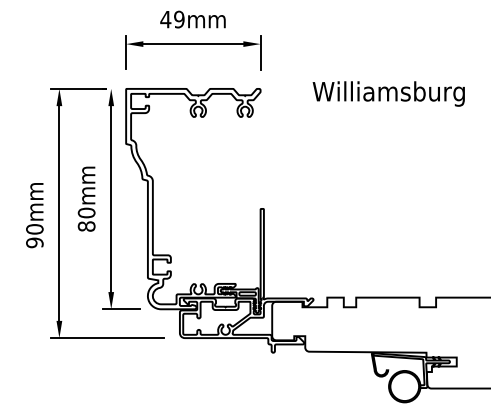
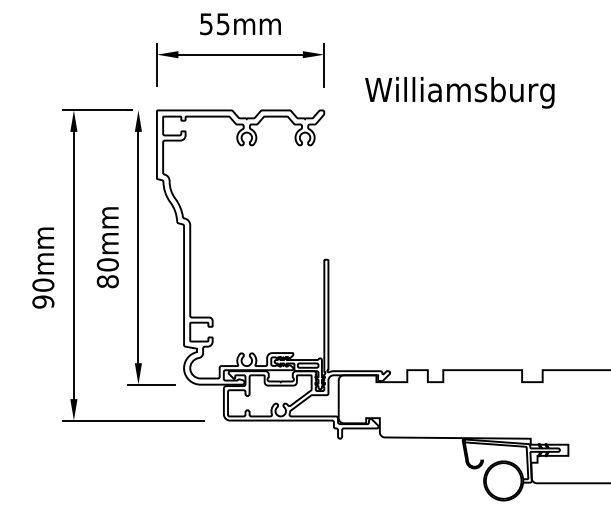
text: (172, 19) -> (214, 24), 49mm -> 55mm
text: (388, 93) -> (459, 92), moved

